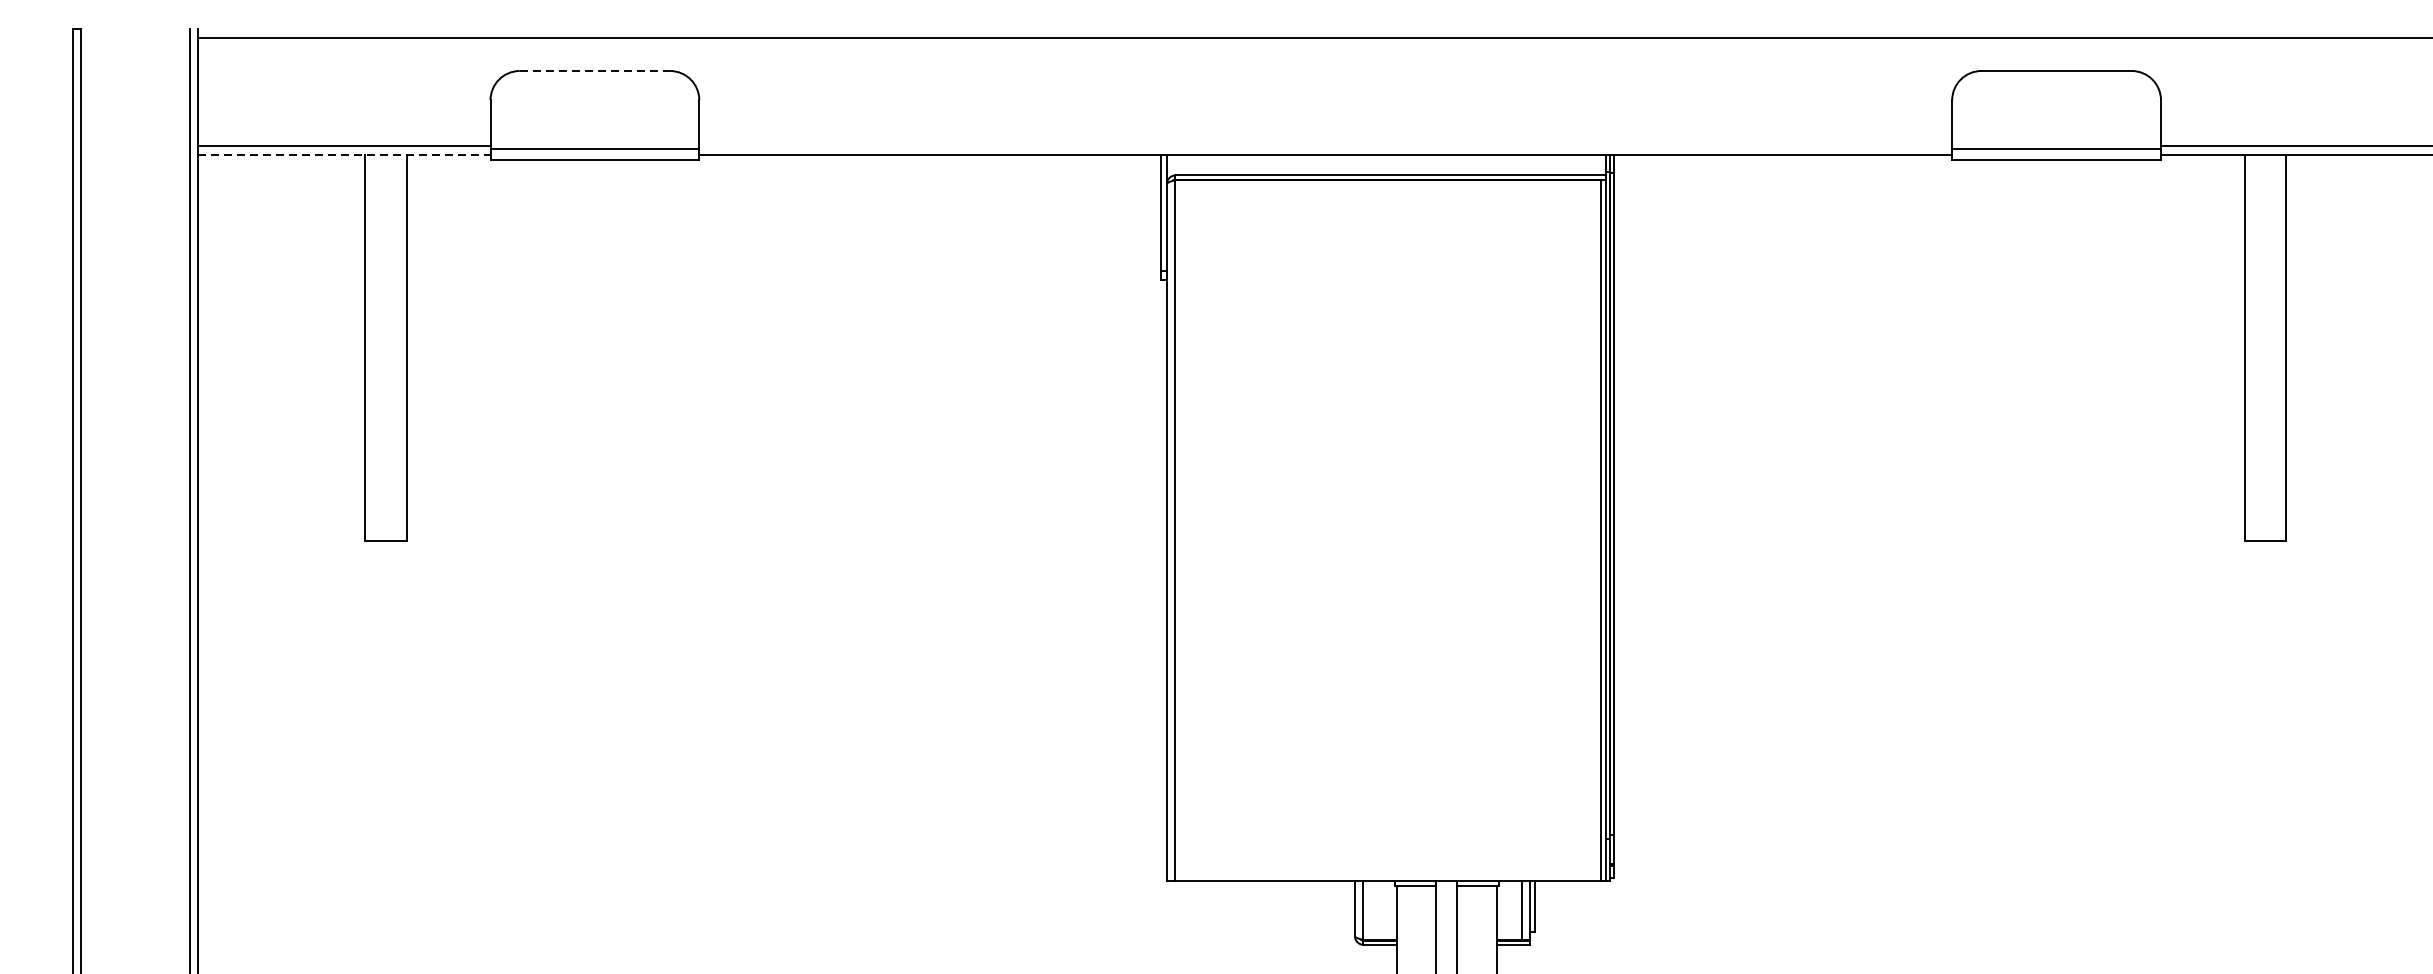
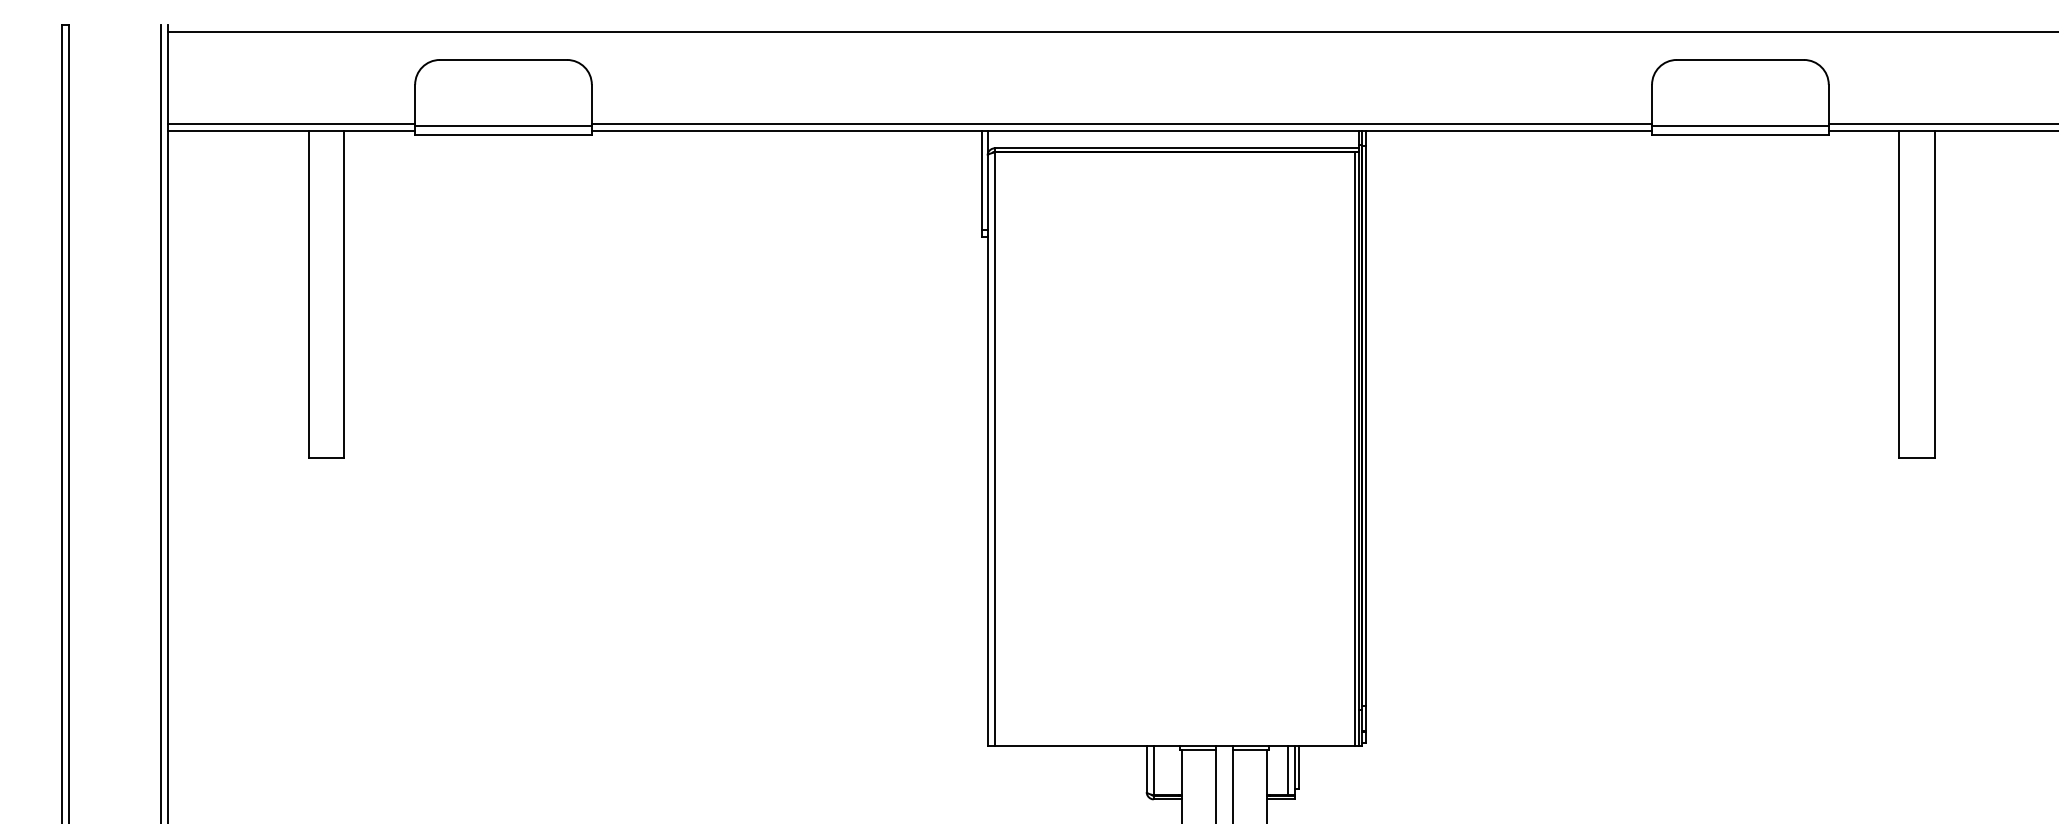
line: (594, 70) -> (503, 59), dashed -> solid
line: (1325, 146) -> (1121, 123), added
line: (344, 154) -> (291, 130), dashed -> solid

